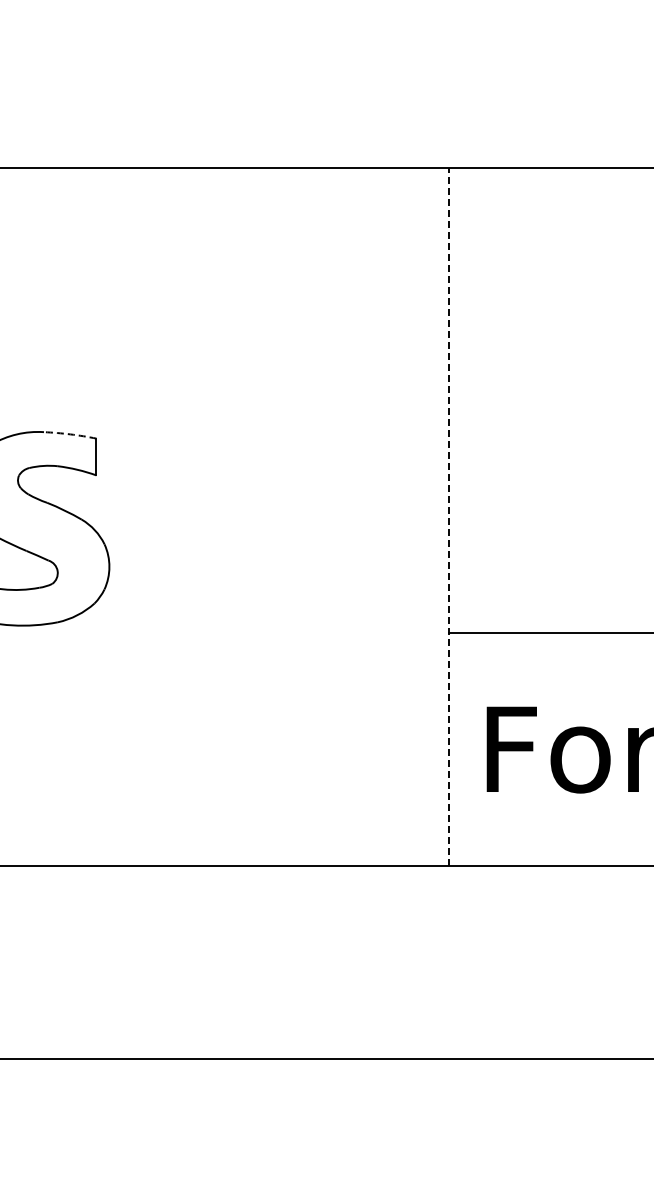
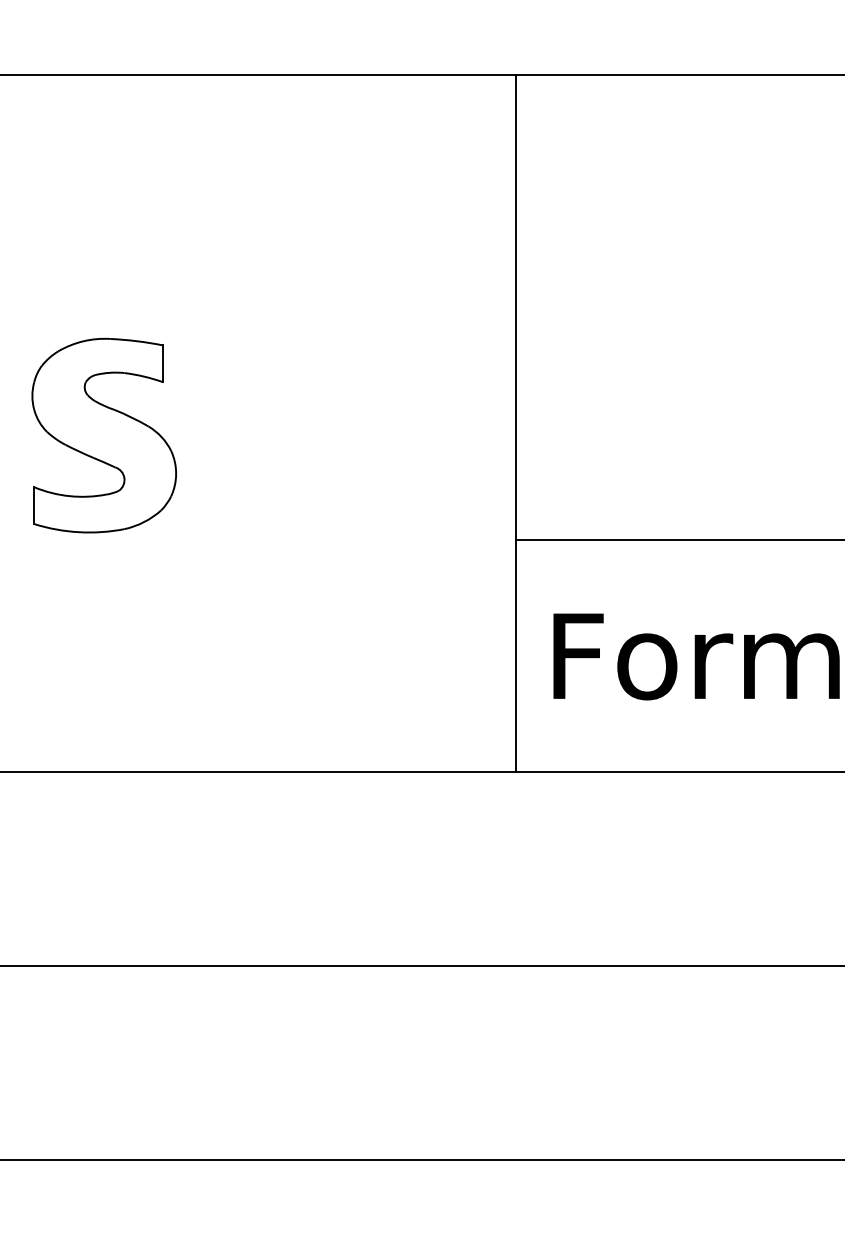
arc: (70, 434) -> (137, 341), dashed -> solid
line: (449, 516) -> (516, 423), dashed -> solid

